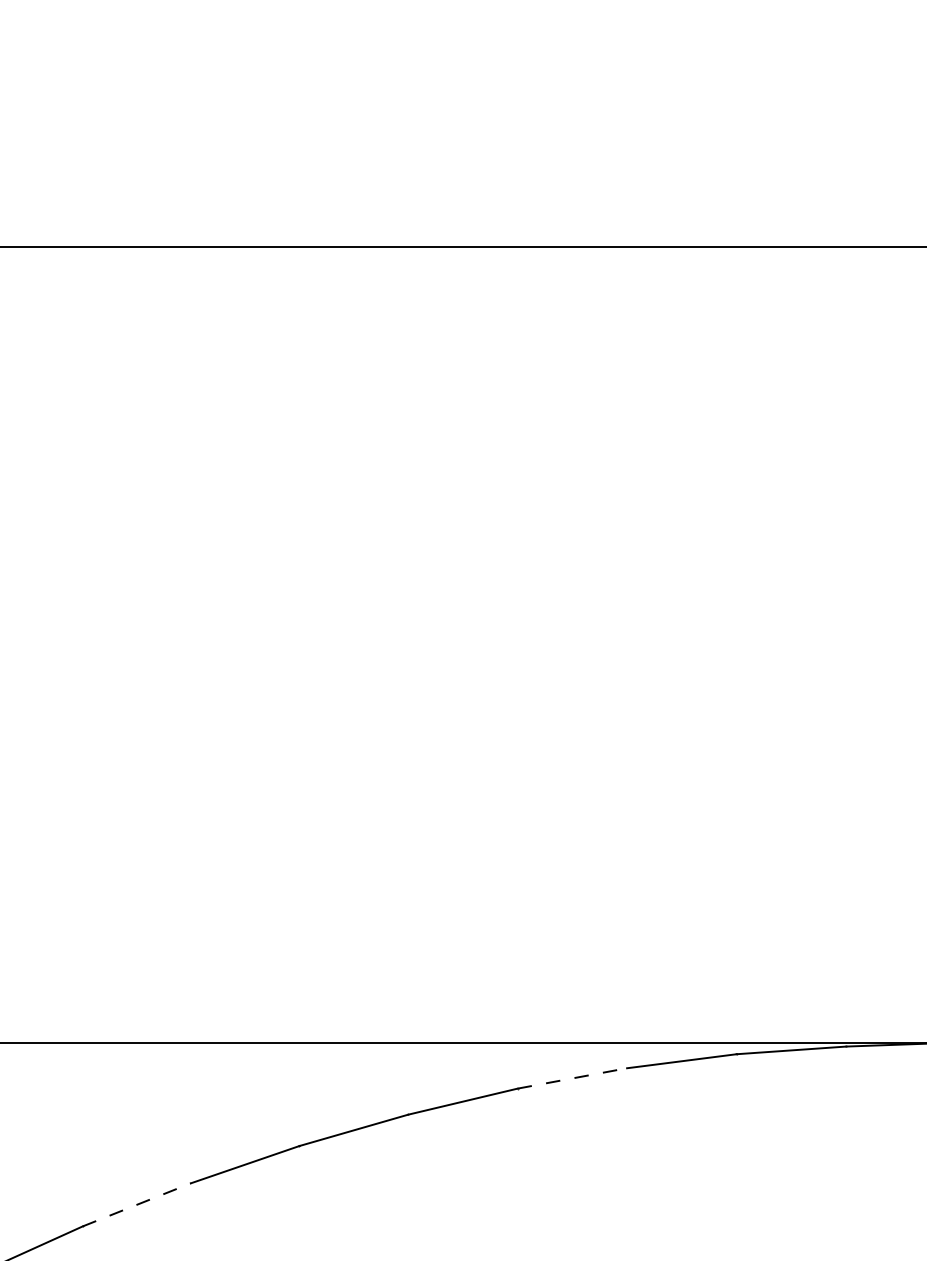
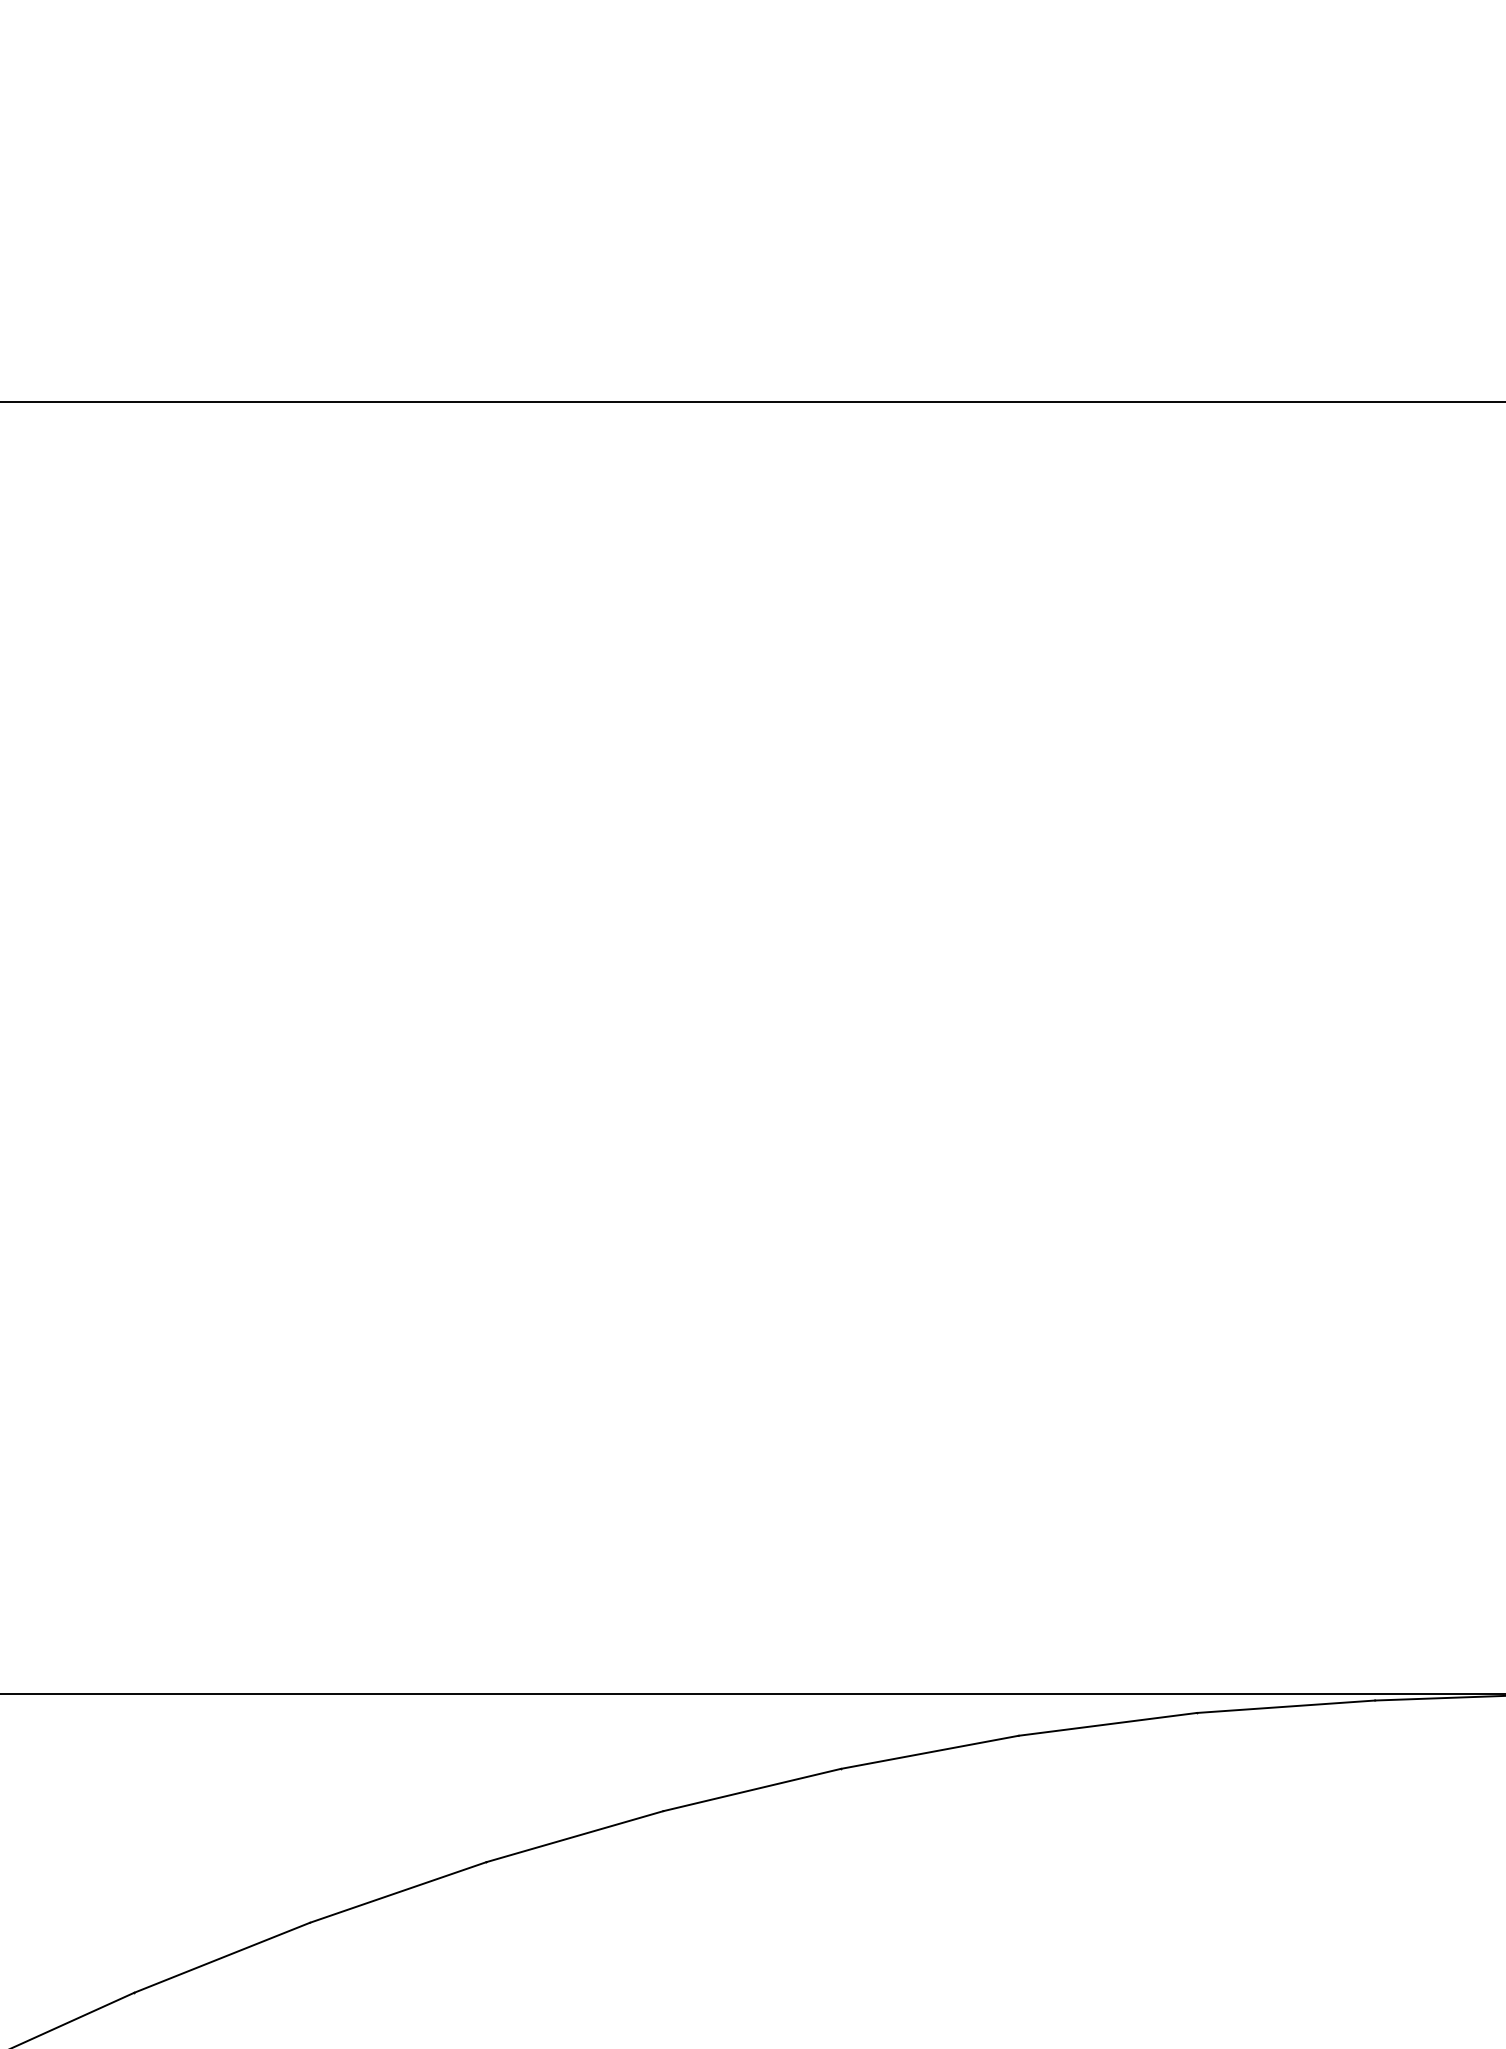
line: (572, 1078) -> (930, 1752), dashed -> solid
line: (137, 1204) -> (223, 1957), dashed -> solid

